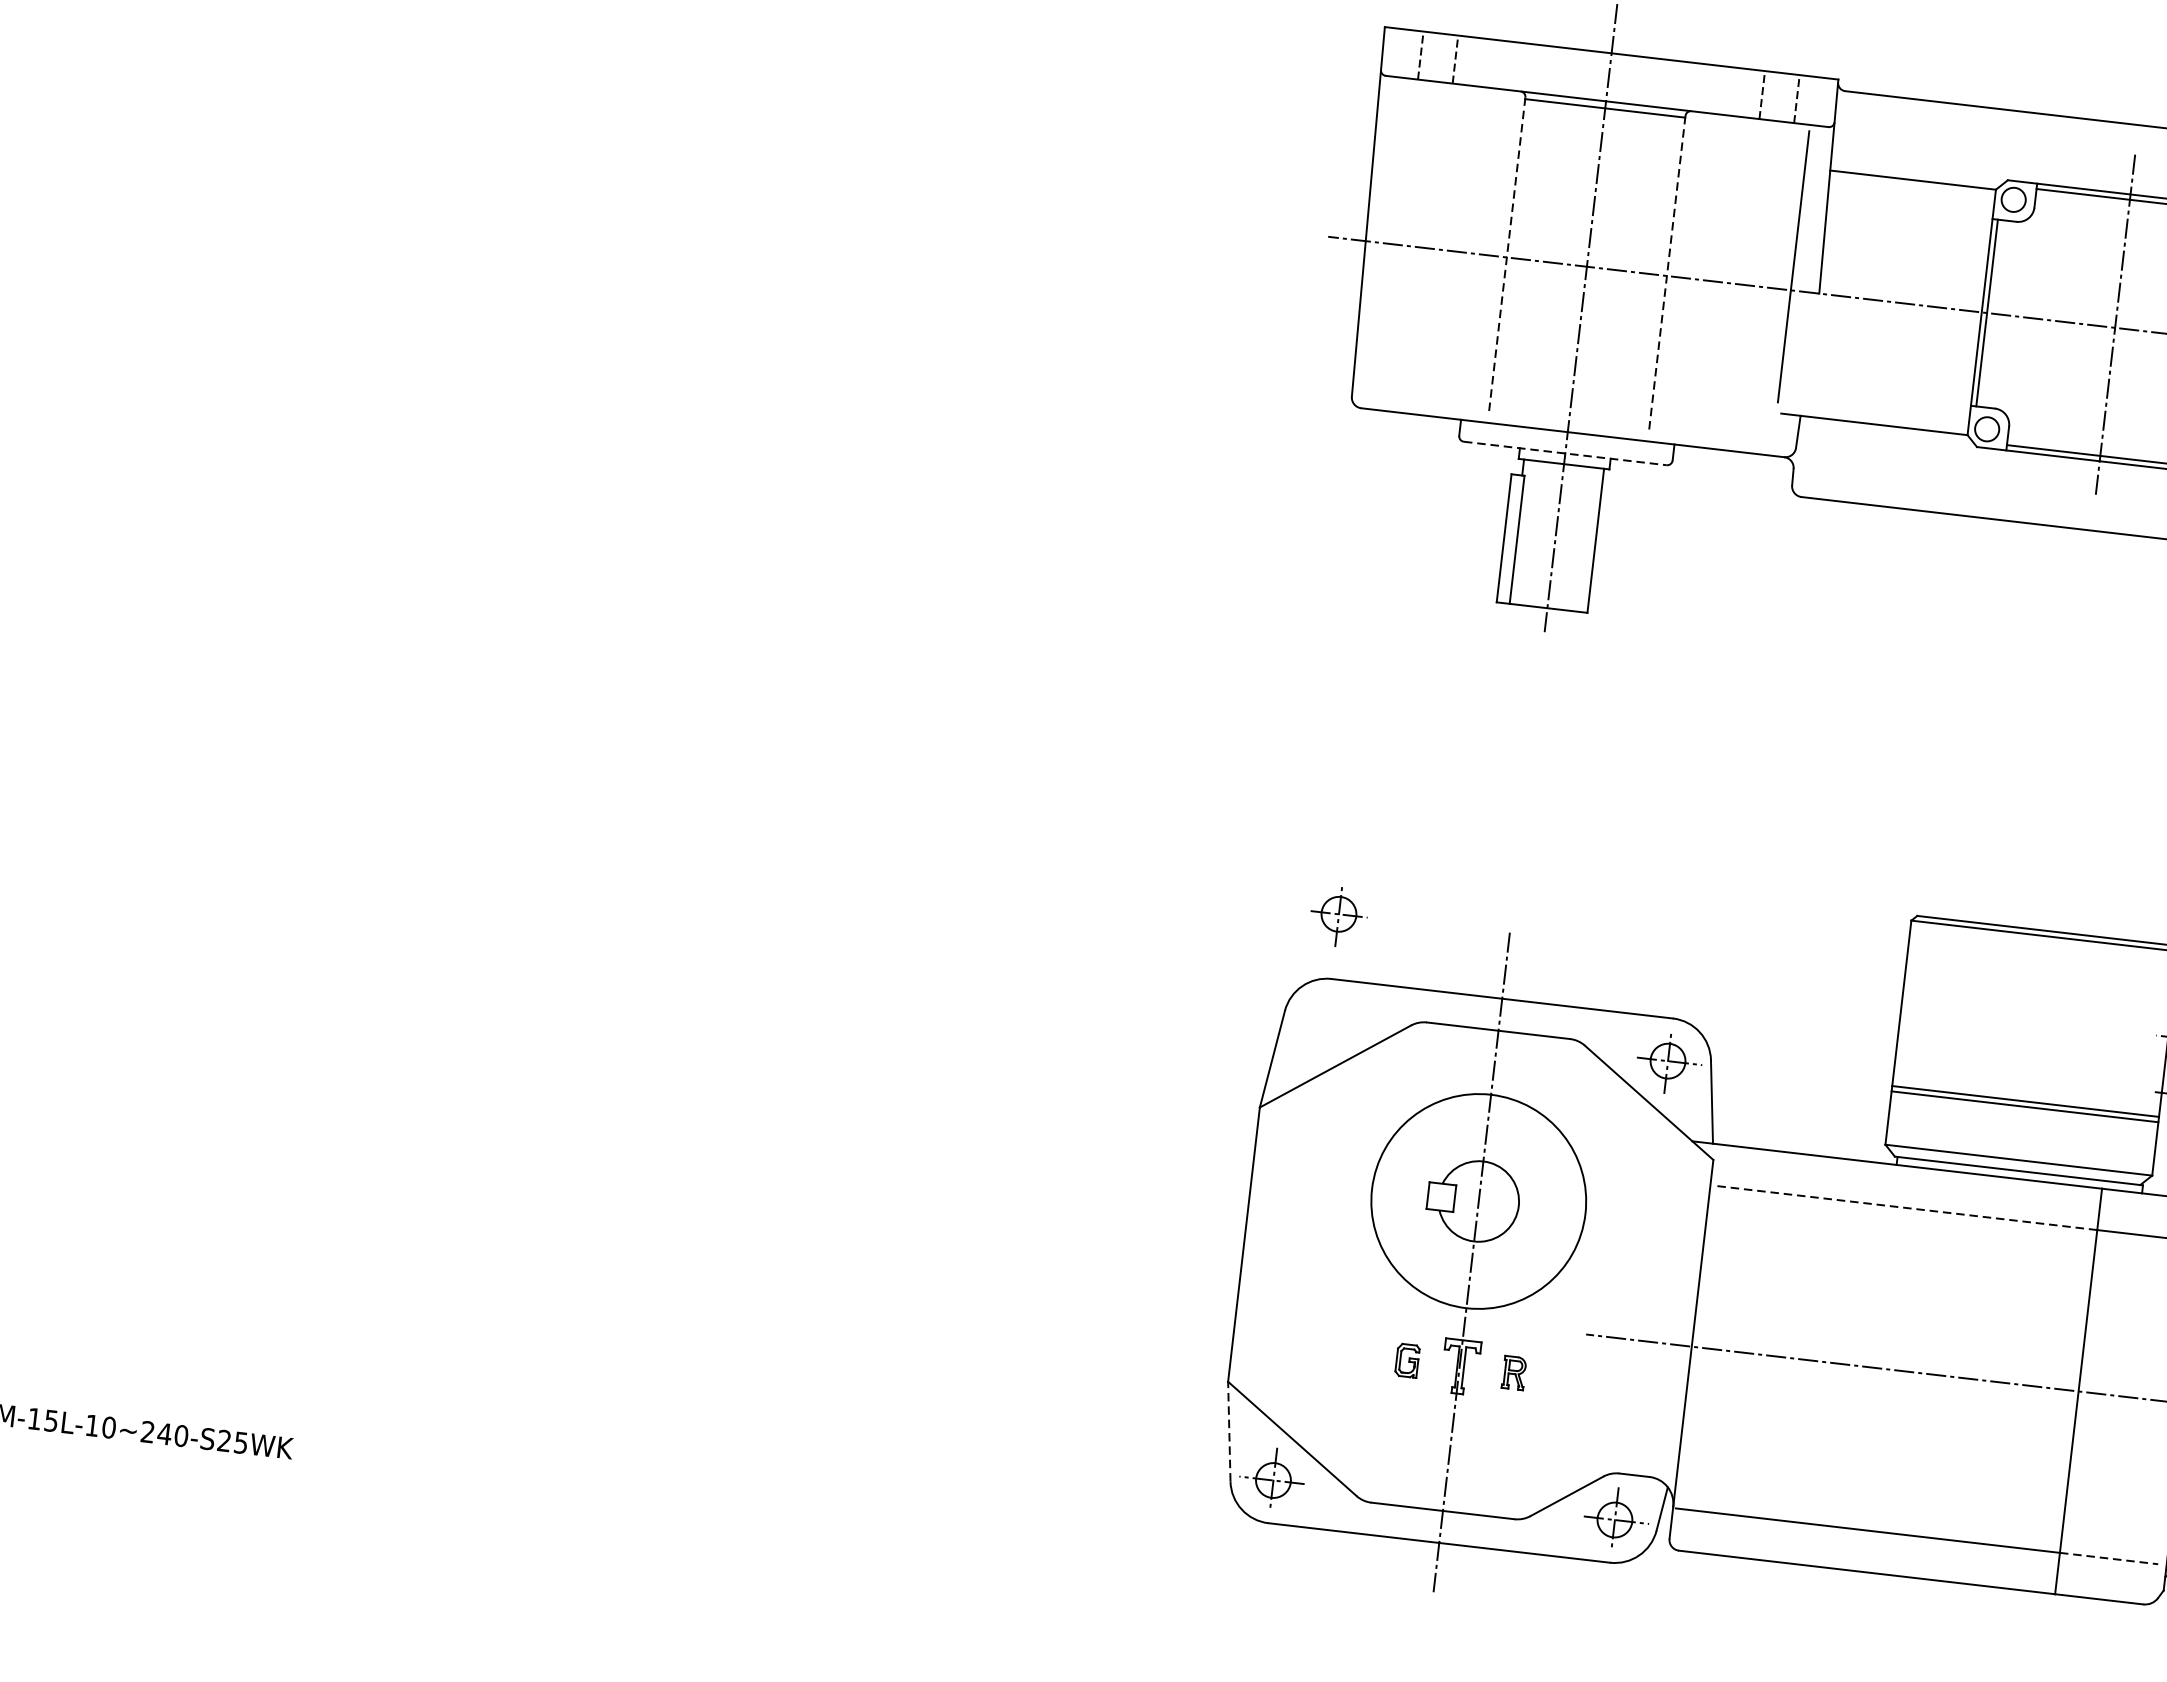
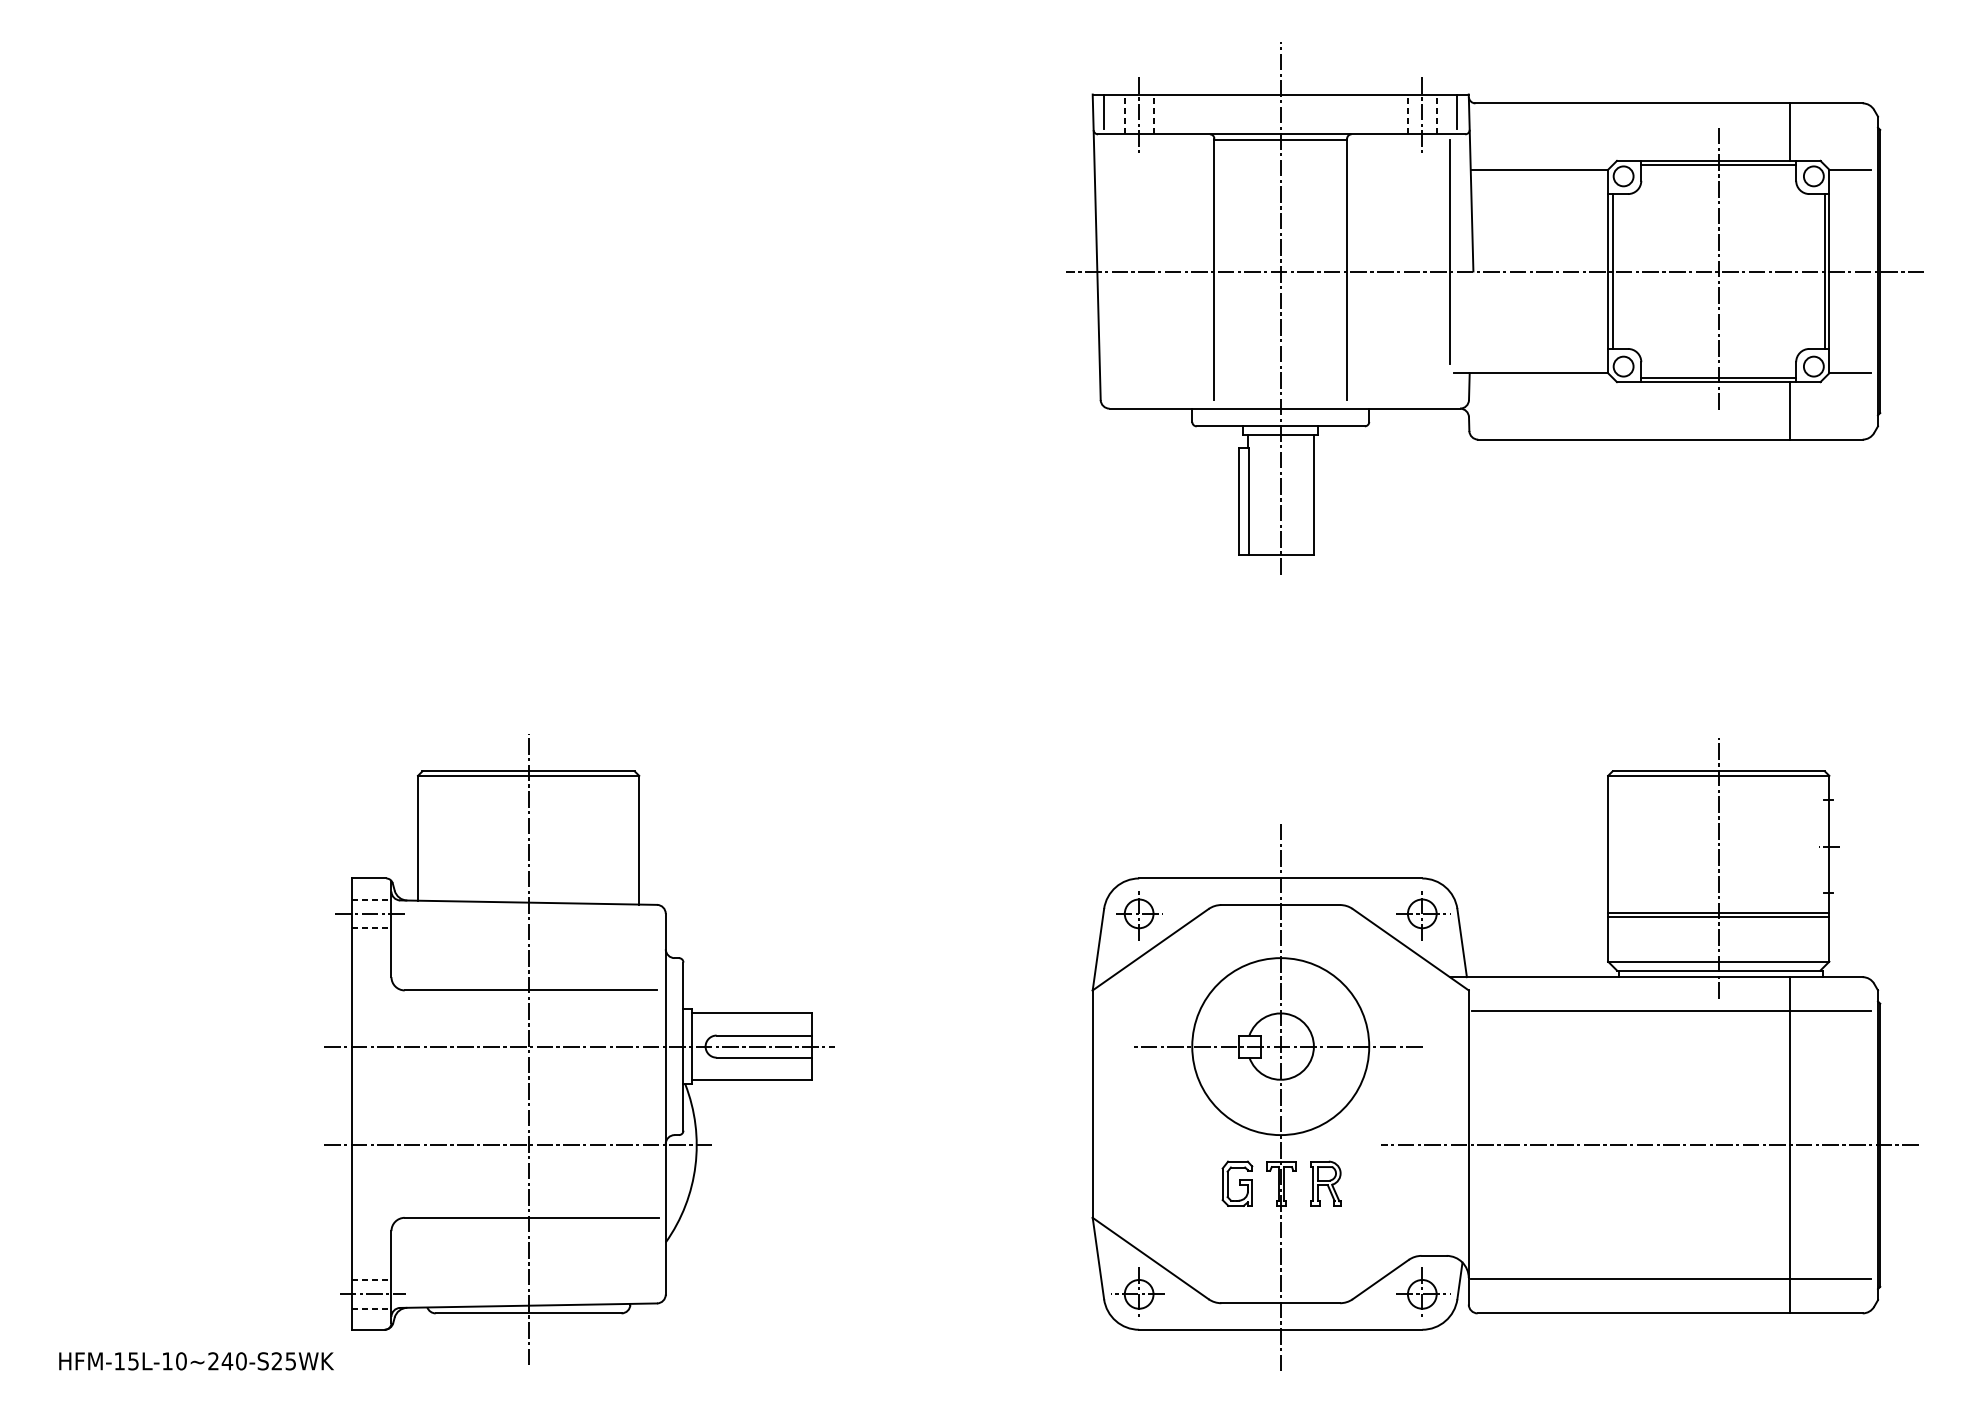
line: (1396, 49) -> (1104, 111), added
line: (1438, 58) -> (1139, 115), added
line: (1779, 98) -> (1422, 115), added
line: (1822, 98) -> (1457, 111), added
line: (1507, 255) -> (1214, 269), dashed -> solid
line: (1667, 273) -> (1347, 269), dashed -> solid
line: (1566, 453) -> (1281, 426), dashed -> solid
part: (1339, 916) -> (1139, 915), moved
line: (2031, 1046) -> (1718, 867), added
part: (632, 1107) -> (579, 1049), added
line: (1474, 1200) -> (1277, 1046), added
line: (1905, 1207) -> (1630, 1011), dashed -> solid
part: (1407, 1360) -> (1237, 1183), size x1.67
part: (1513, 1372) -> (1325, 1183), size x1.67
line: (1229, 1431) -> (1098, 1258), dashed -> solid
line: (2109, 1559) -> (1830, 1279), dashed -> solid

